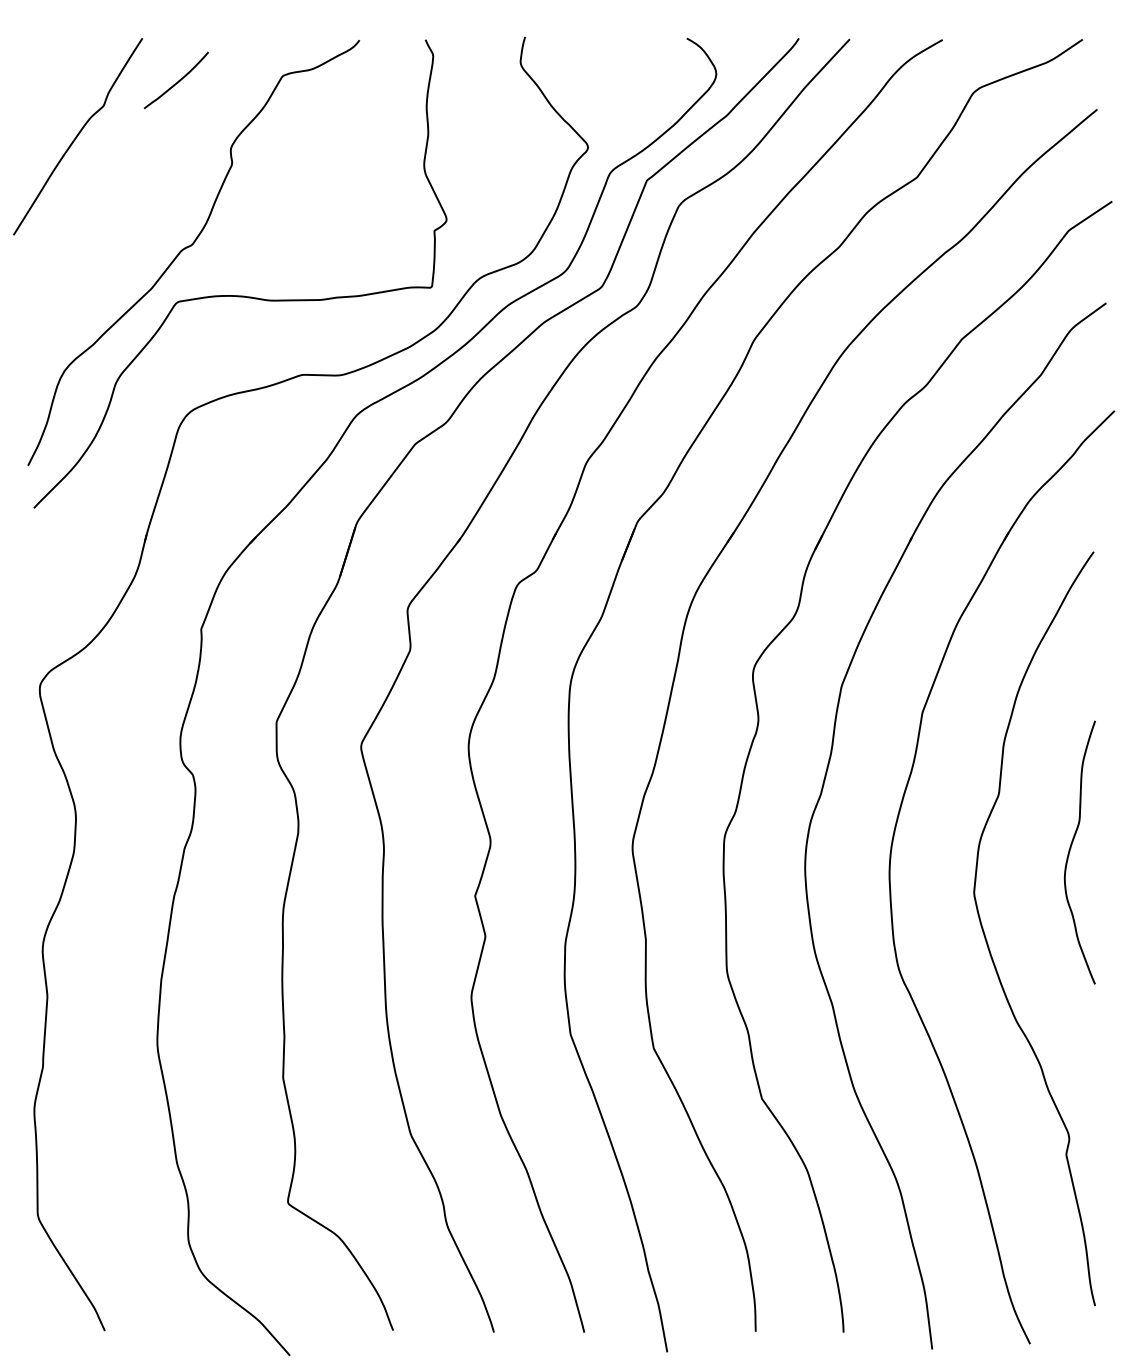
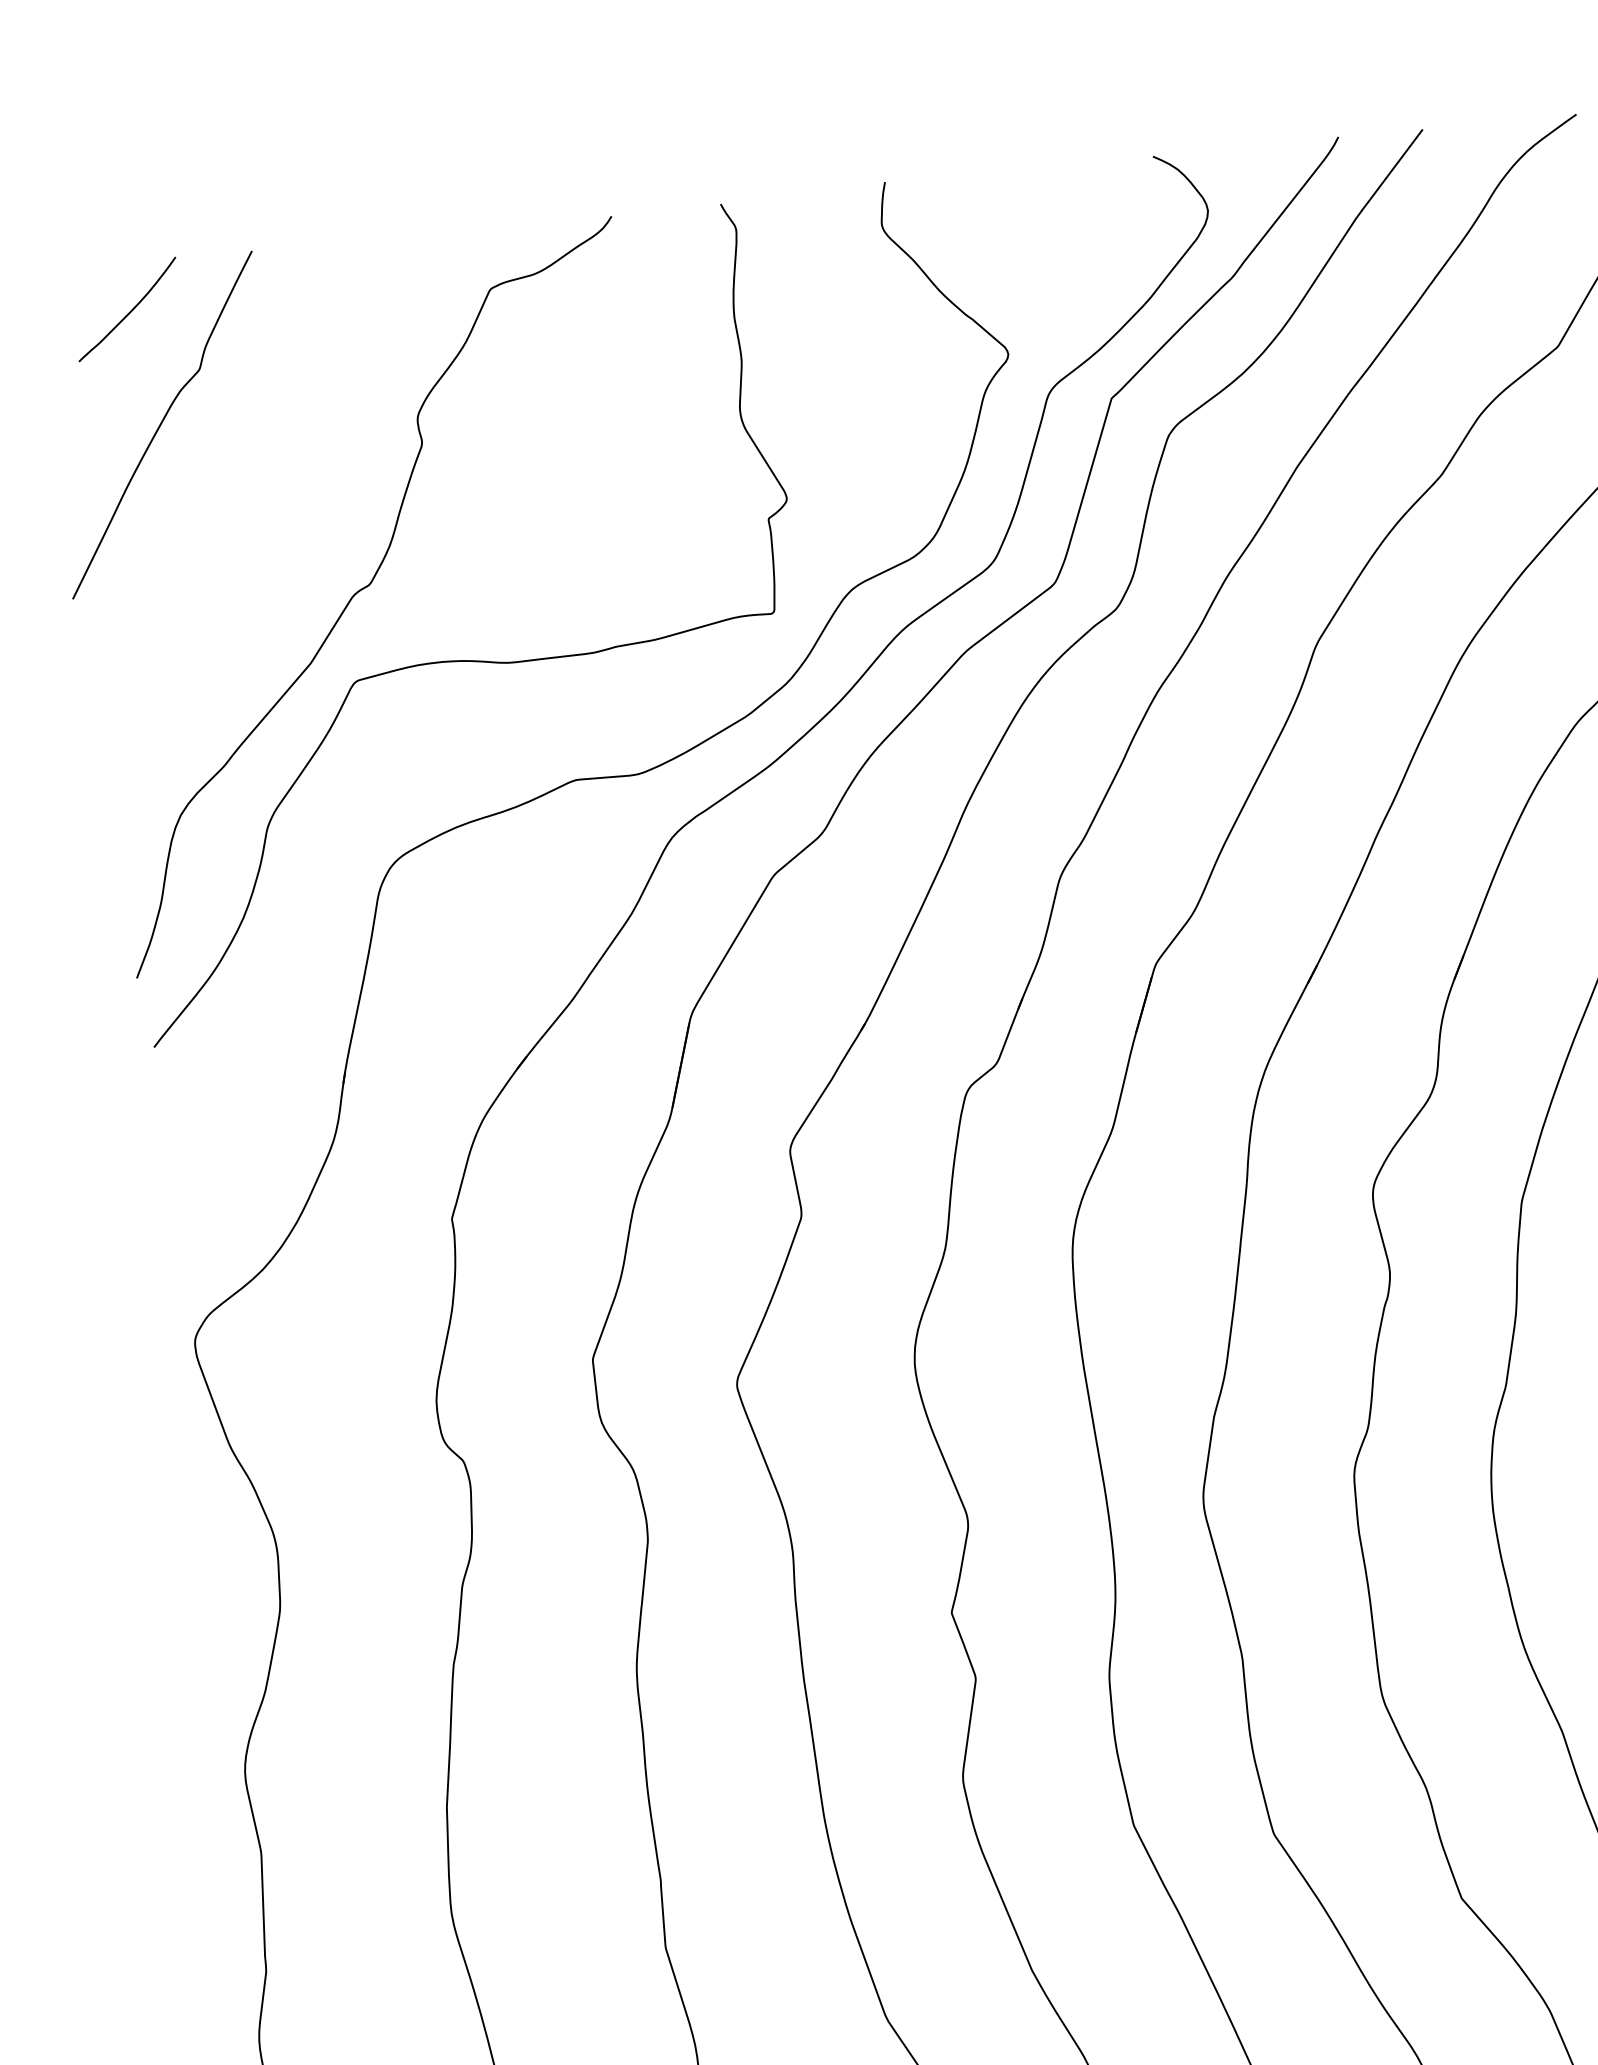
curve: (177, 81) -> (129, 311), moved

